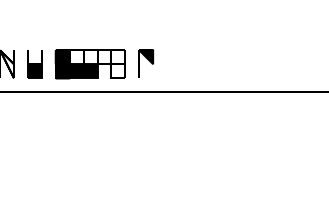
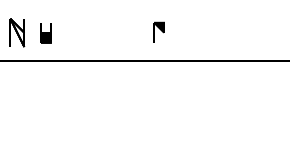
part: (146, 63) -> (159, 32), size x0.7
part: (34, 64) -> (45, 33), size x0.7
part: (89, 64) -> (101, 33), removed

